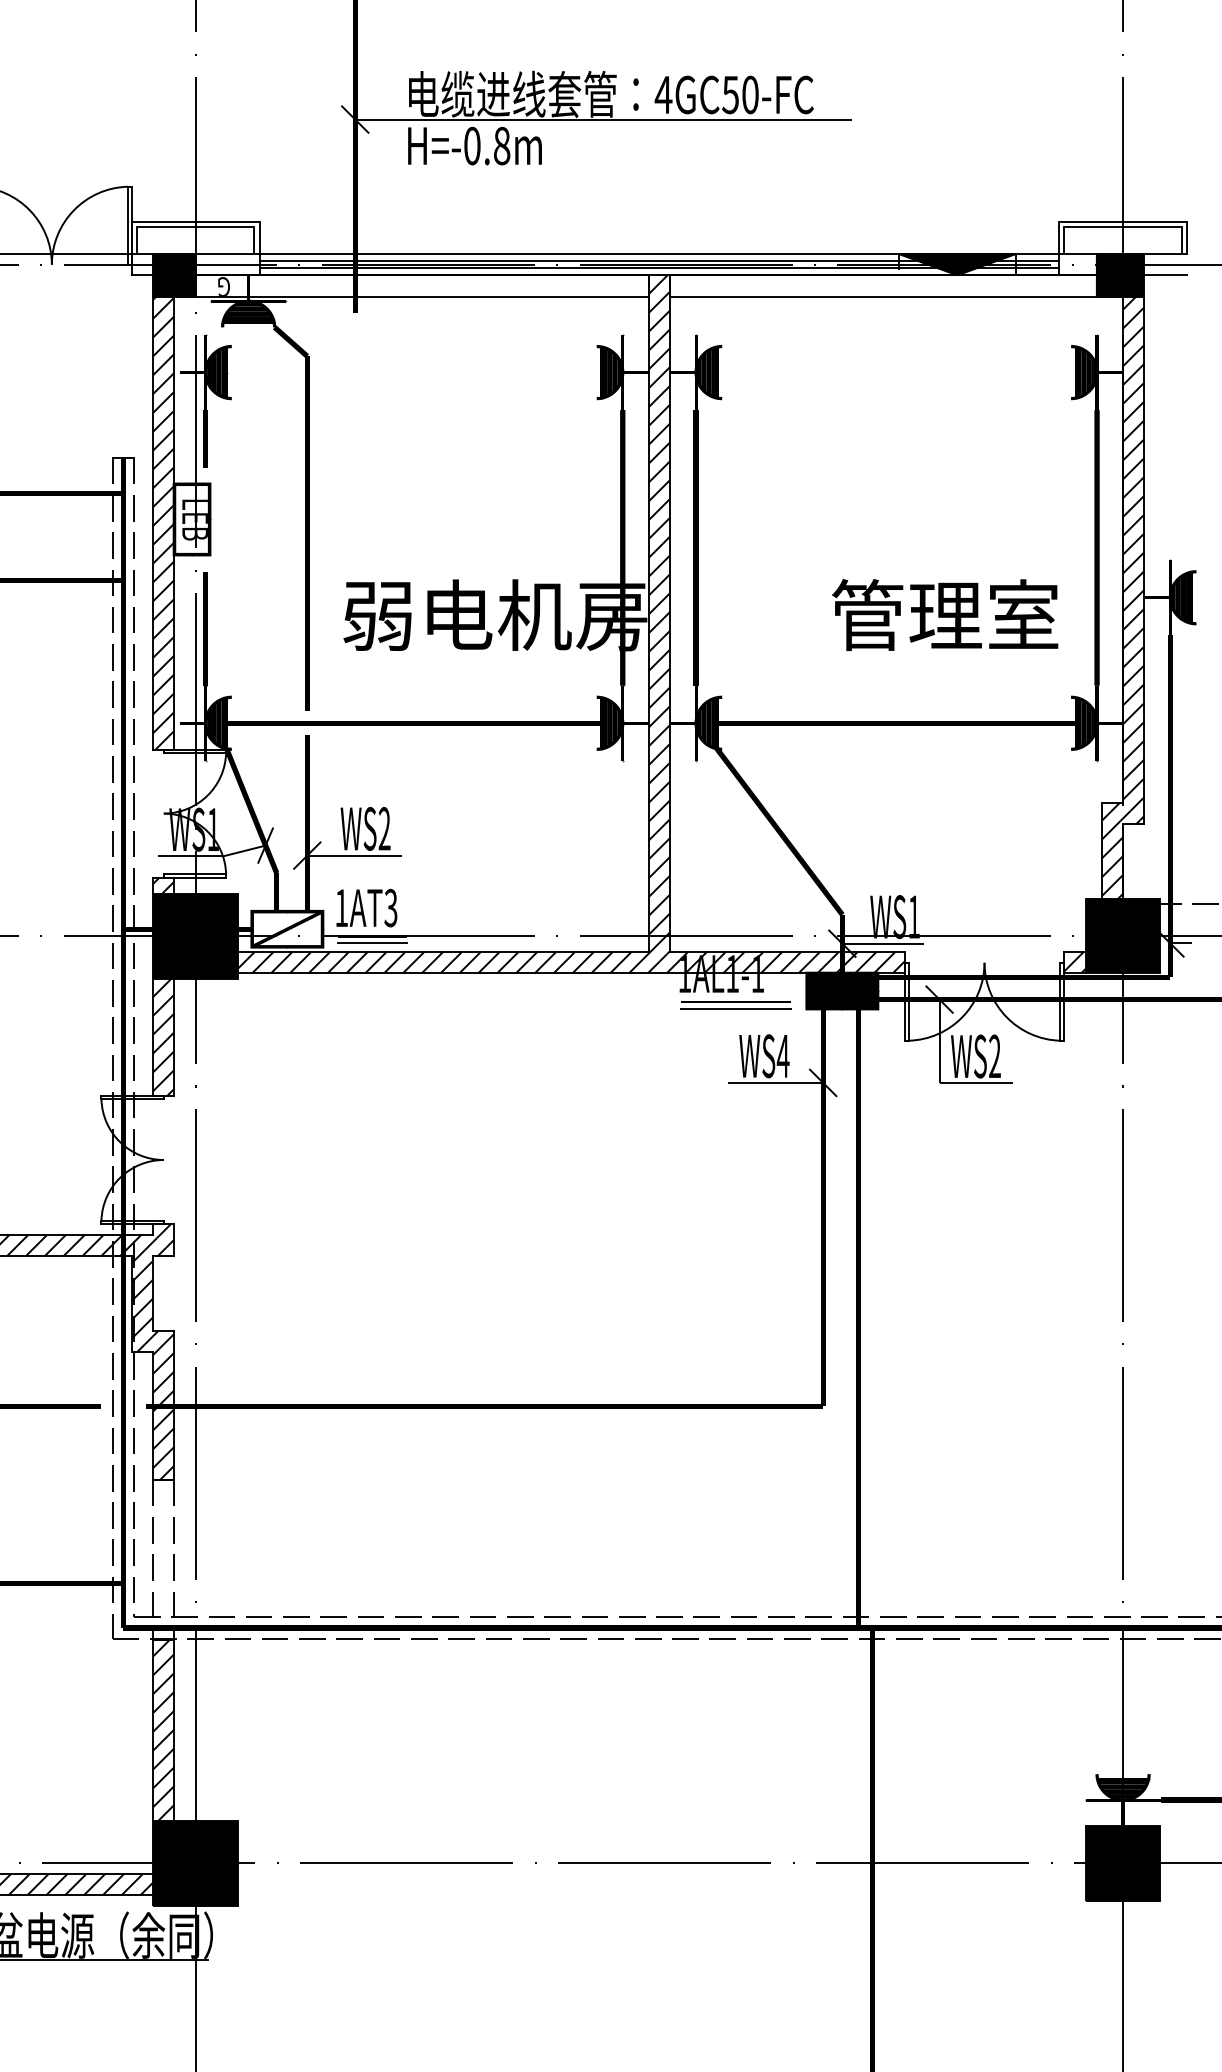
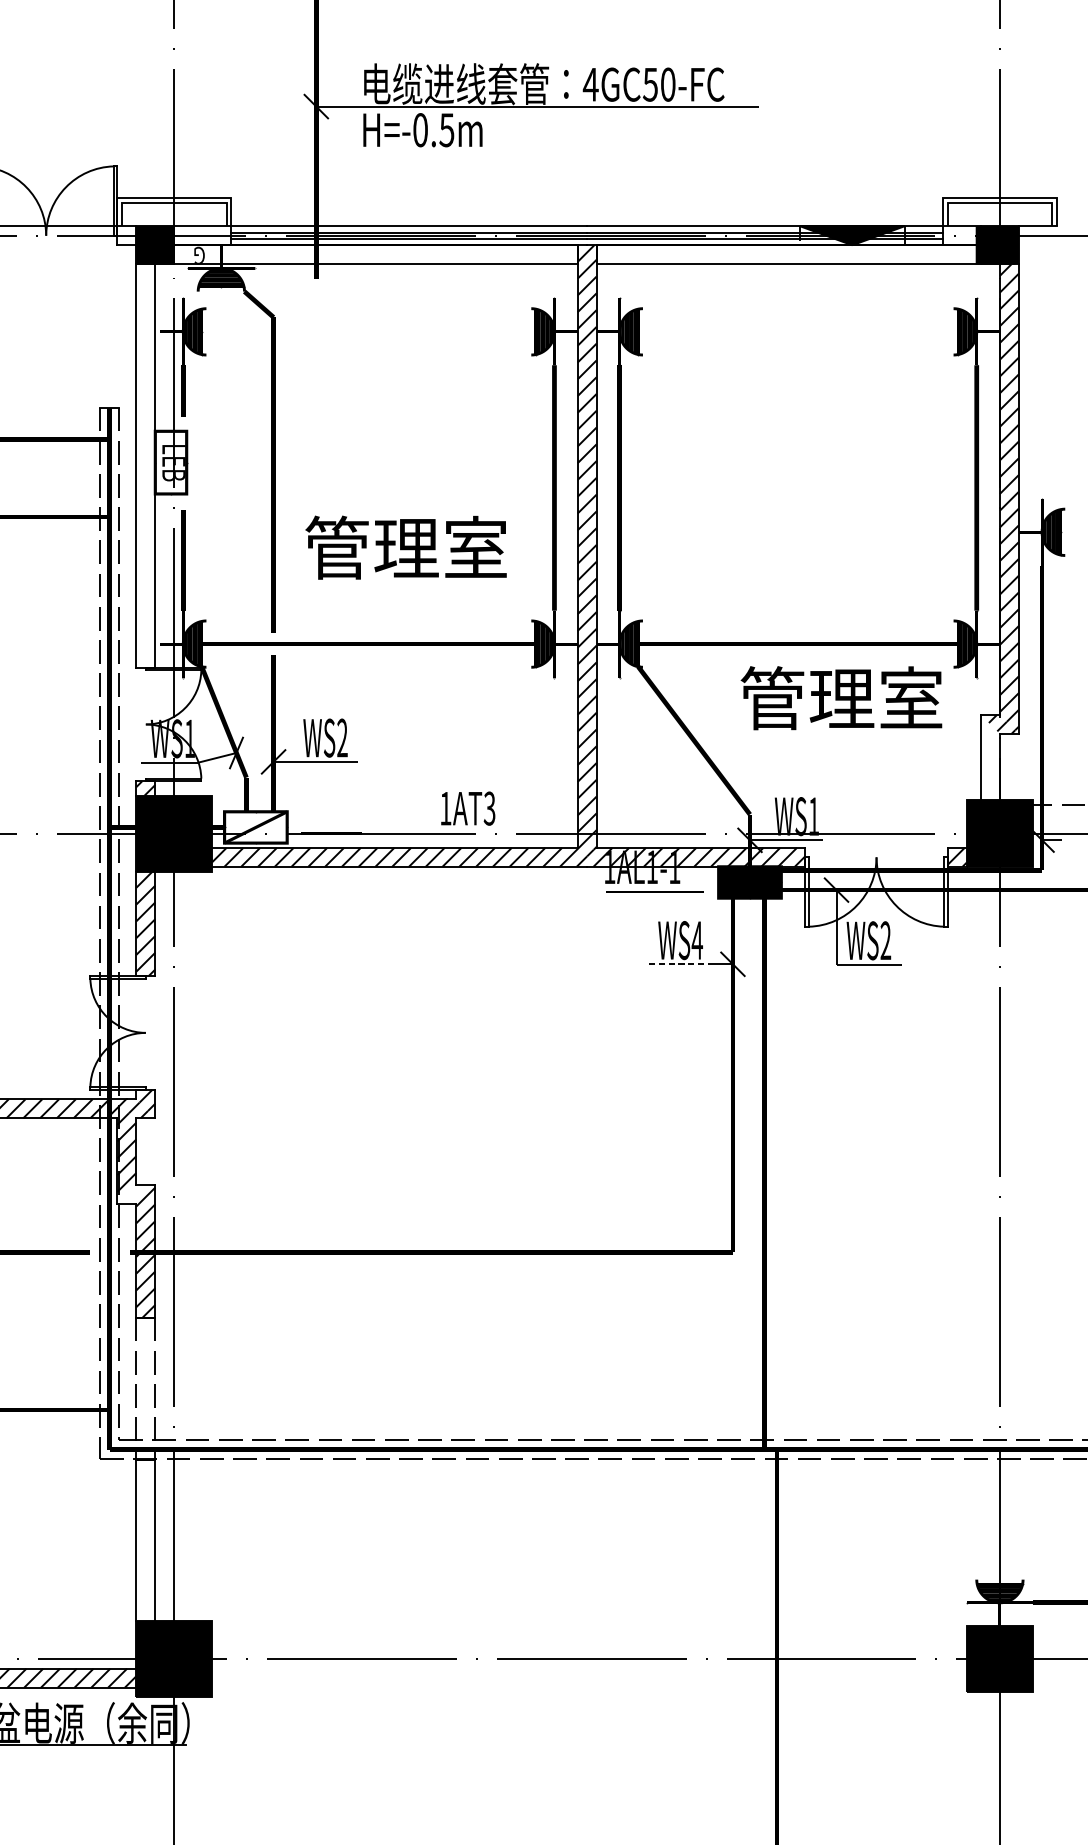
text: (501, 145) -> (446, 129), H=-0.8m -> H=-0.5m
line: (1165, 275) -> (1037, 245), removed
hatch: (163, 522) -> (145, 465), removed
text: (945, 614) -> (841, 697), moved
text: (494, 615) -> (440, 548), 弱电机房 -> 管理室
hatch: (1112, 854) -> (990, 760), removed
text: (366, 907) -> (467, 808), moved
line: (371, 942) -> (330, 839), removed
line: (736, 1008) -> (655, 898), removed
line: (764, 1082) -> (680, 963), solid -> dashed
hatch: (147, 1340) -> (131, 1193), removed
hatch: (163, 1729) -> (145, 1539), removed

